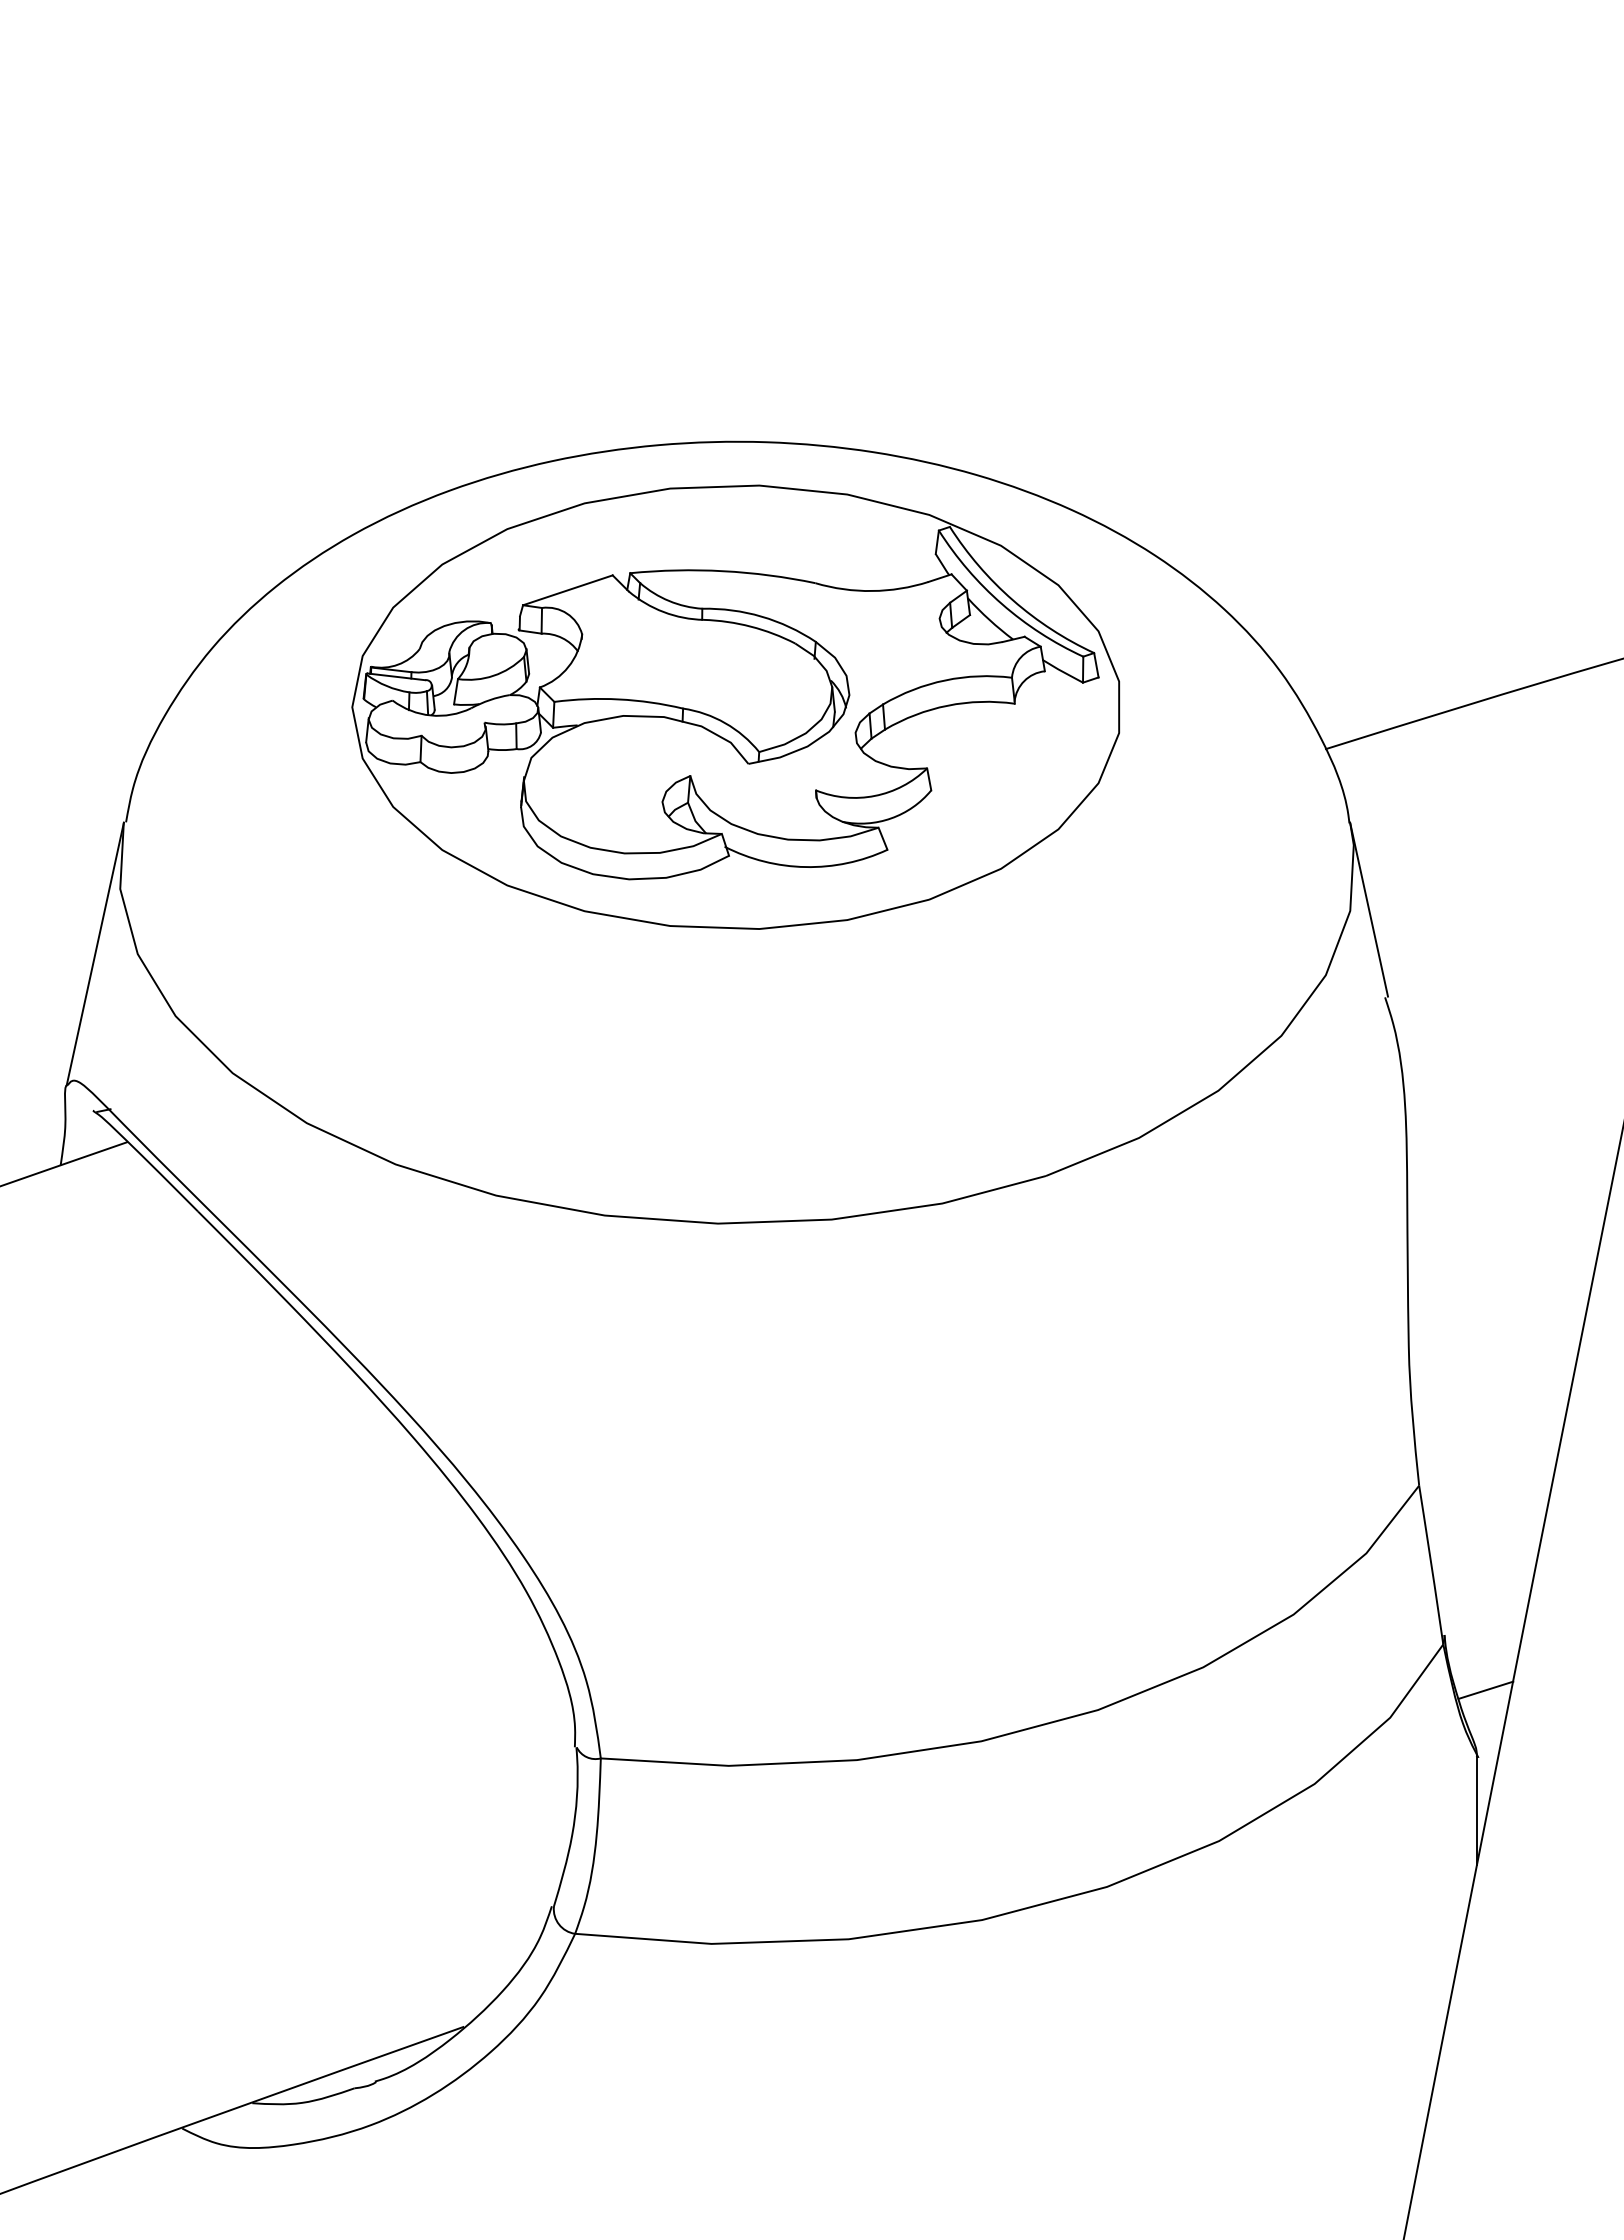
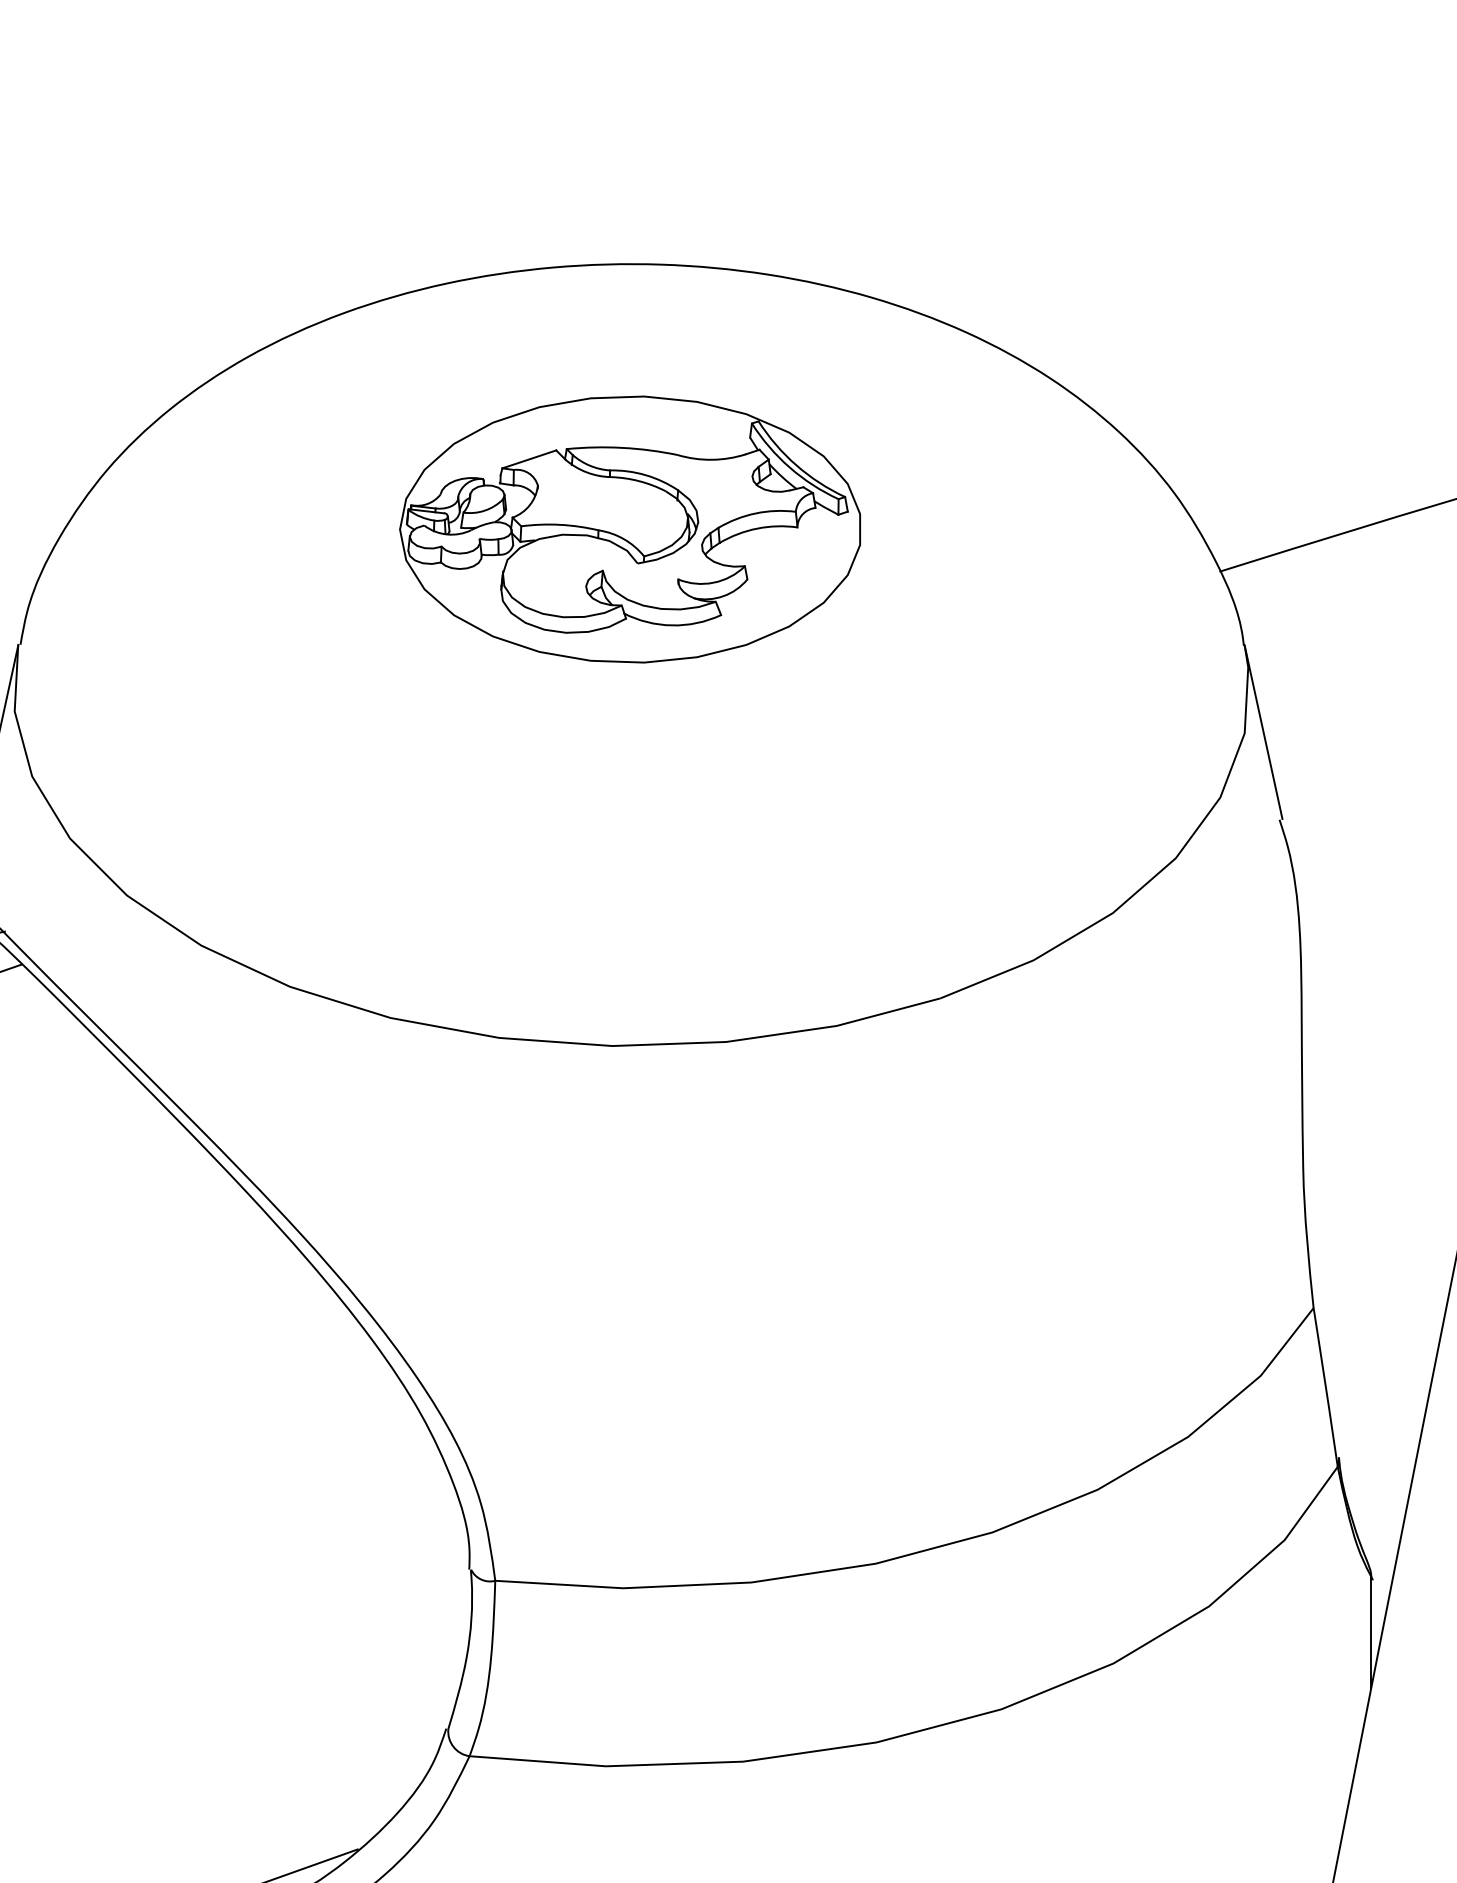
part: (735, 706) -> (629, 528), size x0.6
line: (1485, 1689) -> (1379, 1511), removed

